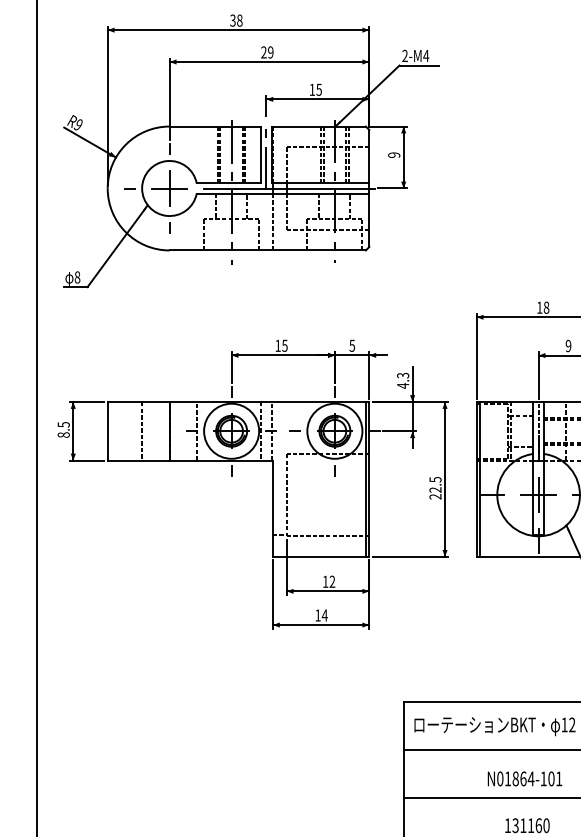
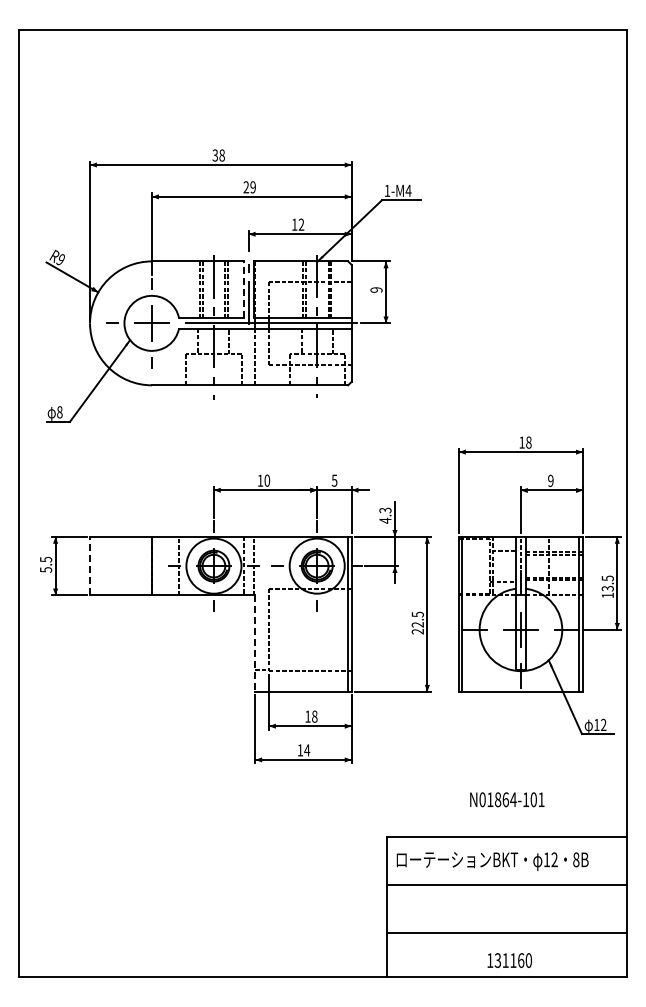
text: (405, 55) -> (387, 190), 2-M4 -> 1-M4
text: (319, 89) -> (301, 224), 15 -> 12
line: (261, 154) -> (243, 289), solid -> dashed
text: (285, 345) -> (267, 480), 15 -> 10
line: (108, 430) -> (90, 565), solid -> dashed
line: (142, 430) -> (124, 565), removed
text: (63, 434) -> (45, 569), 8.5 -> 5.5
line: (273, 509) -> (255, 644), solid -> dashed
text: (332, 581) -> (314, 716), 12 -> 18
text: (525, 778) -> (507, 799), moved

